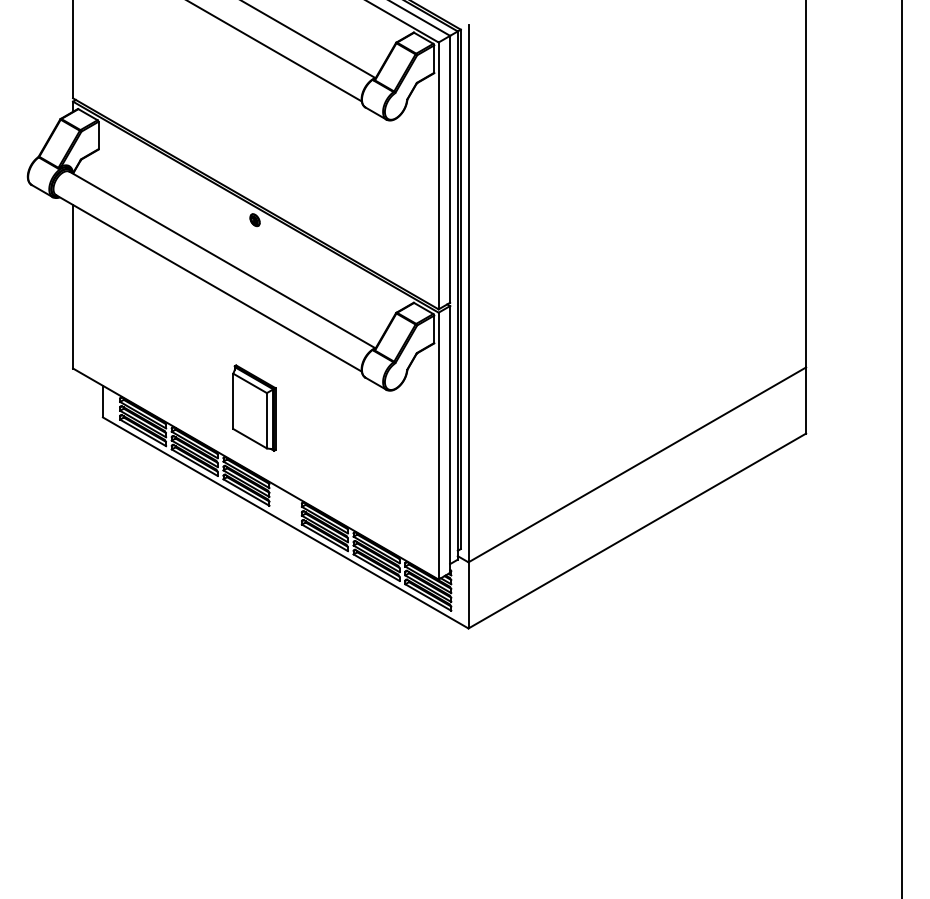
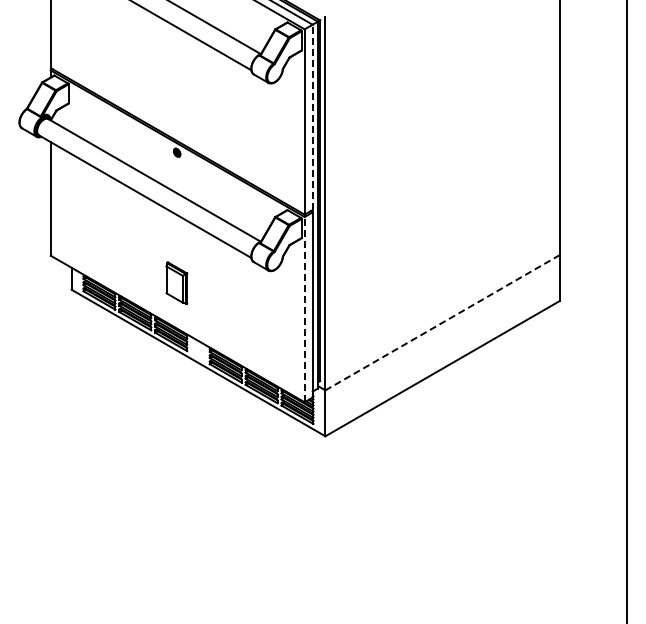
line: (449, 169) -> (312, 117), solid -> dashed
part: (254, 407) -> (176, 282), size x0.7
line: (438, 445) -> (304, 309), solid -> dashed
line: (637, 464) -> (442, 322), solid -> dashed

